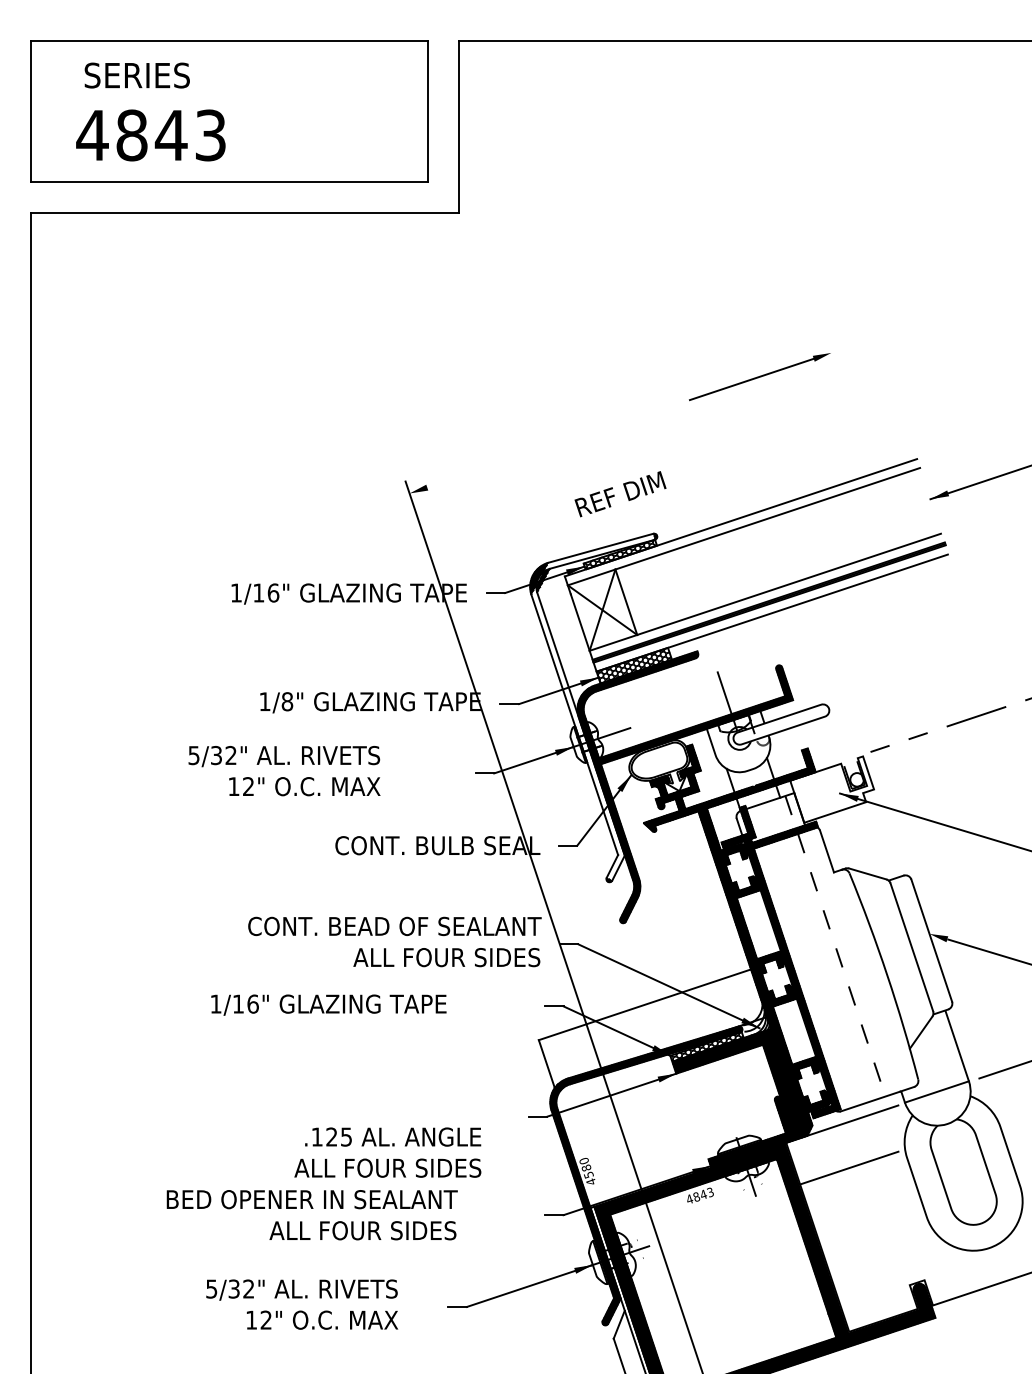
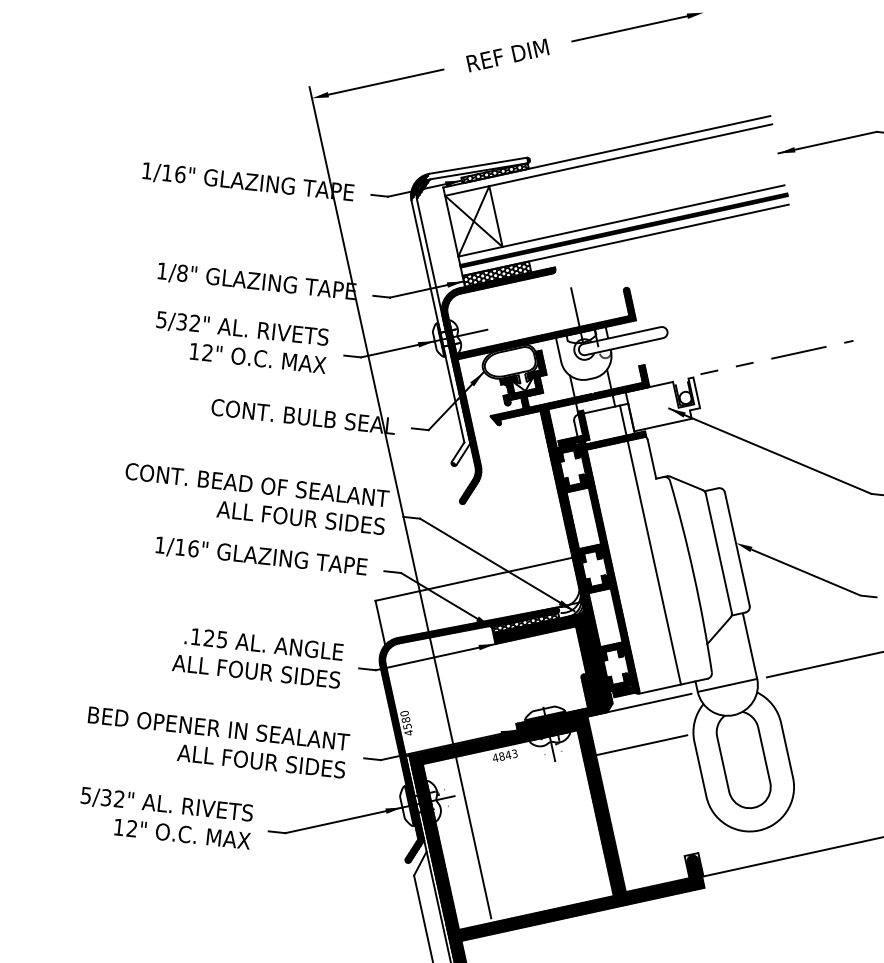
line: (489, 466) -> (386, 81), added
text: (620, 494) -> (507, 55), moved
text: (284, 771) -> (241, 342), moved
line: (835, 946) -> (650, 545), dashed -> solid
text: (328, 1004) -> (261, 556), moved
text: (387, 1152) -> (257, 657), moved
text: (311, 1215) -> (216, 742), moved
text: (302, 1304) -> (166, 818), moved

